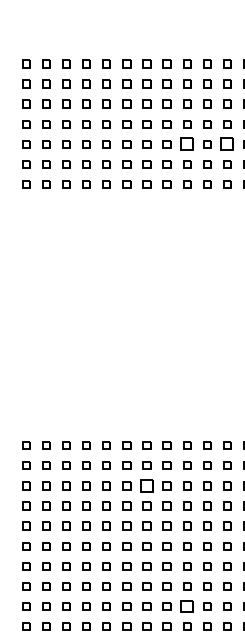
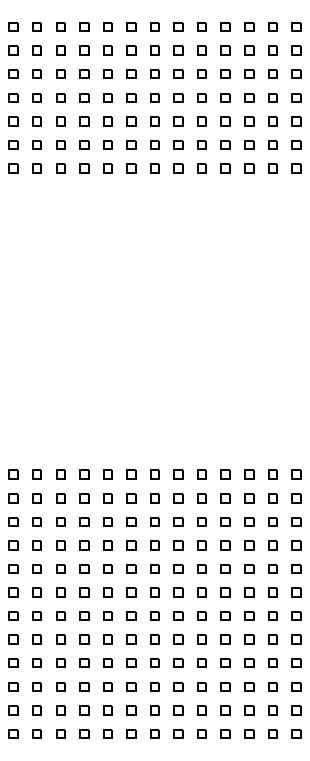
part: (186, 144) -> (201, 121), size x0.62
part: (227, 144) -> (249, 121), size x0.62
part: (146, 485) -> (154, 521), size x0.62
part: (186, 605) -> (201, 662), size x0.62

